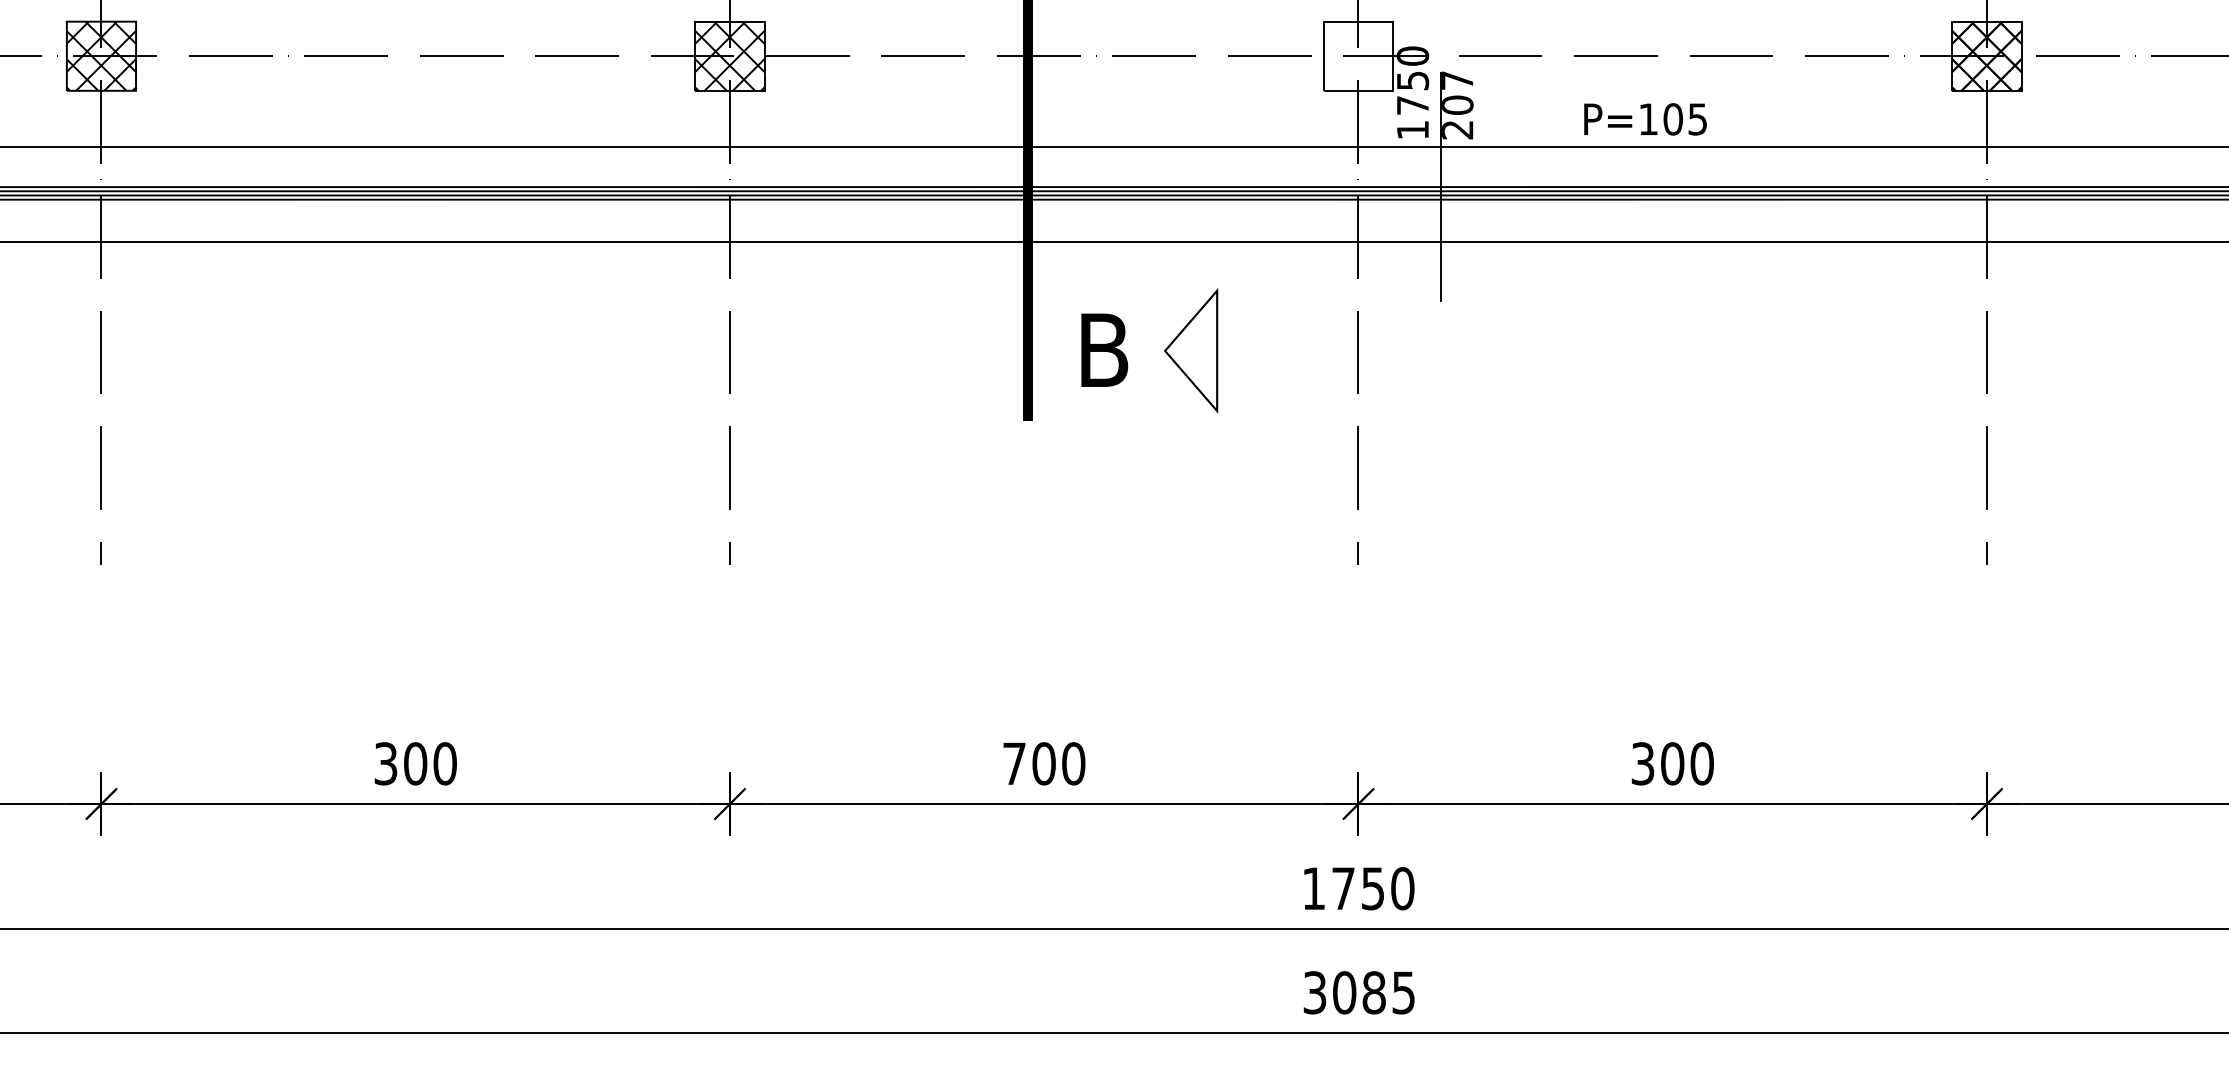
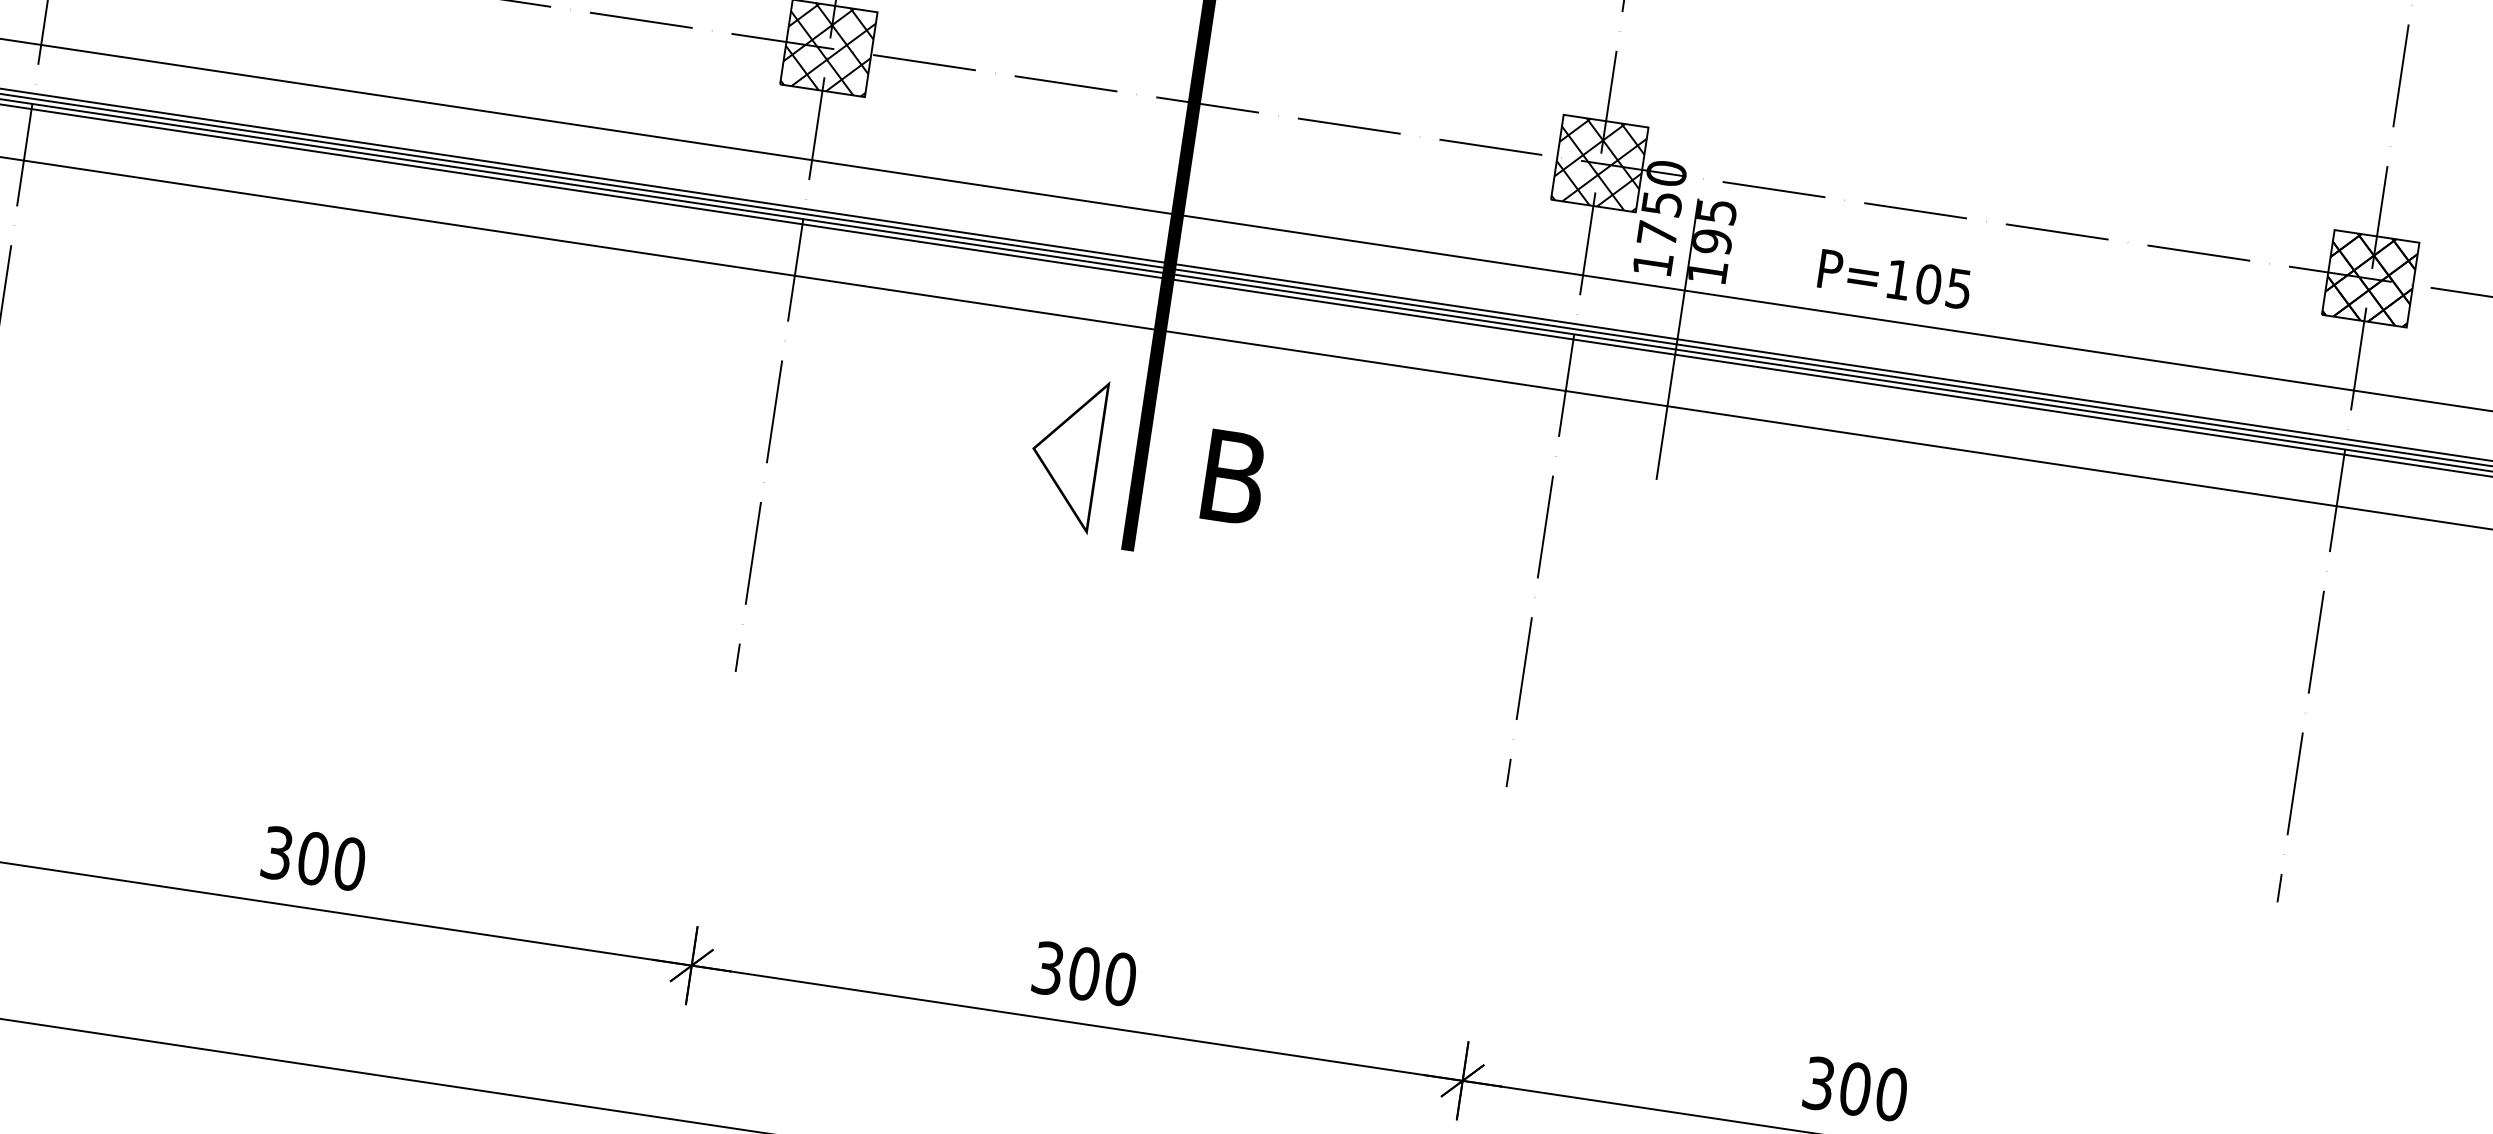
hatch: (1358, 55) -> (1599, 162), added
text: (1457, 105) -> (1712, 242), 207 -> 195
text: (1645, 119) -> (1894, 279), moved
part: (1191, 350) -> (1066, 452), moved
text: (1014, 763) -> (1048, 968), 700 -> 300

